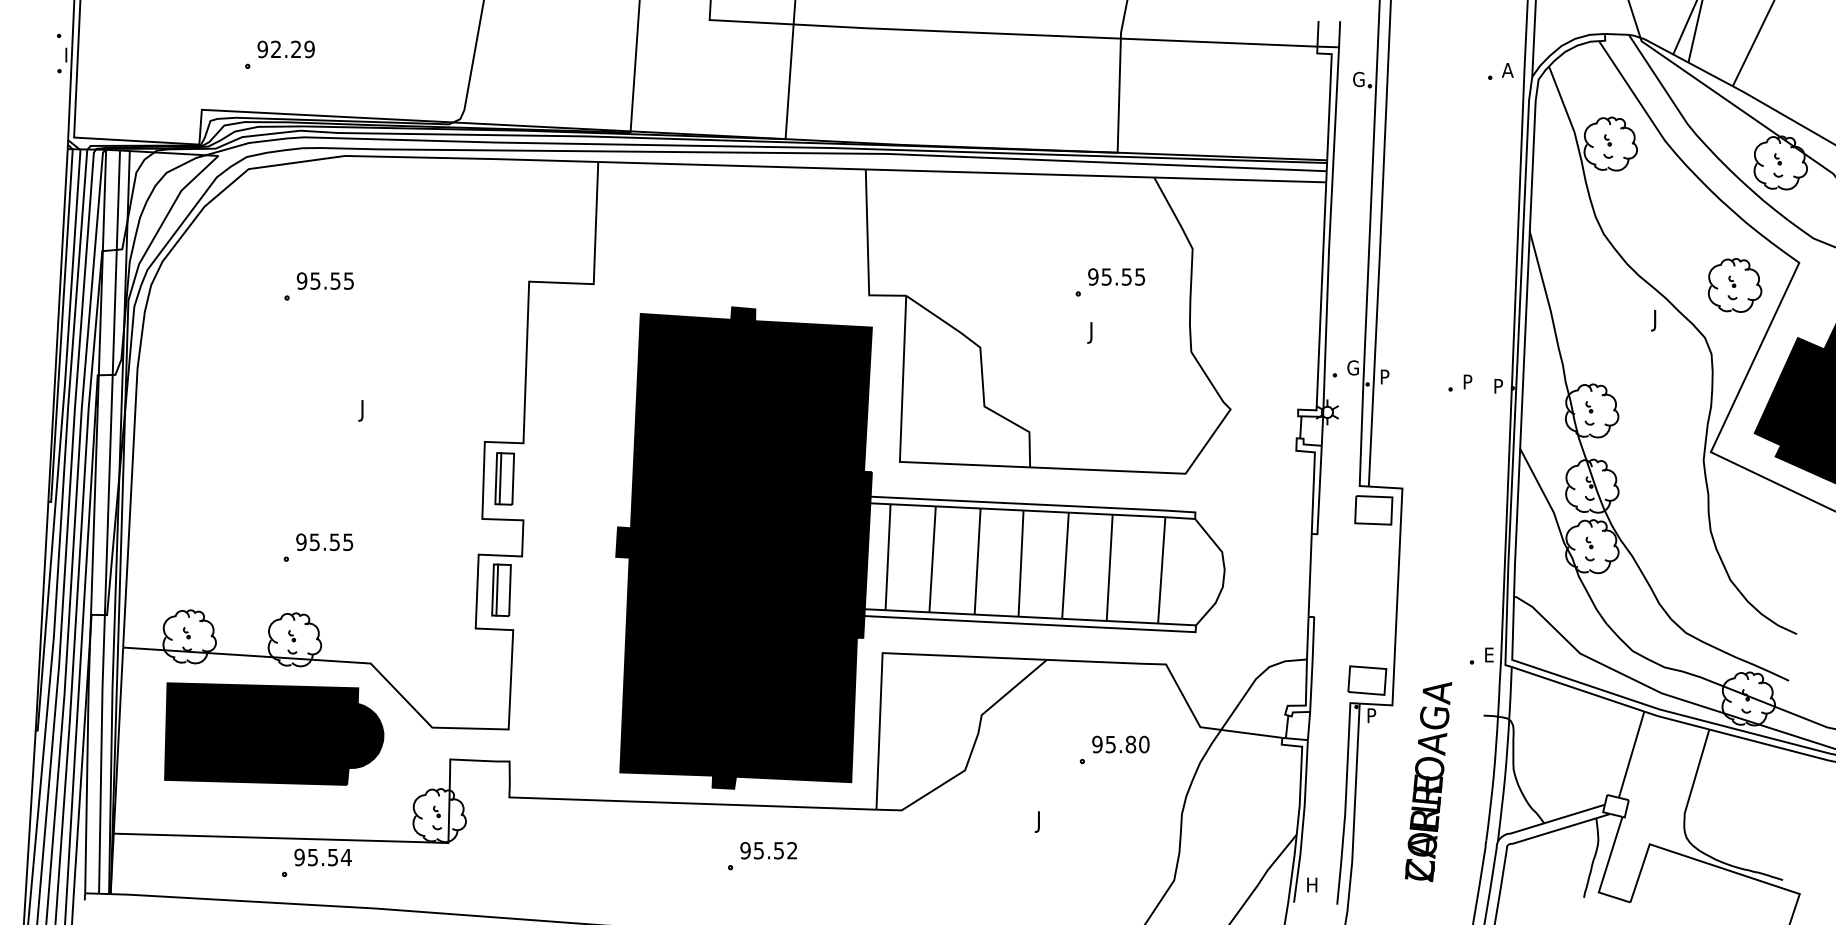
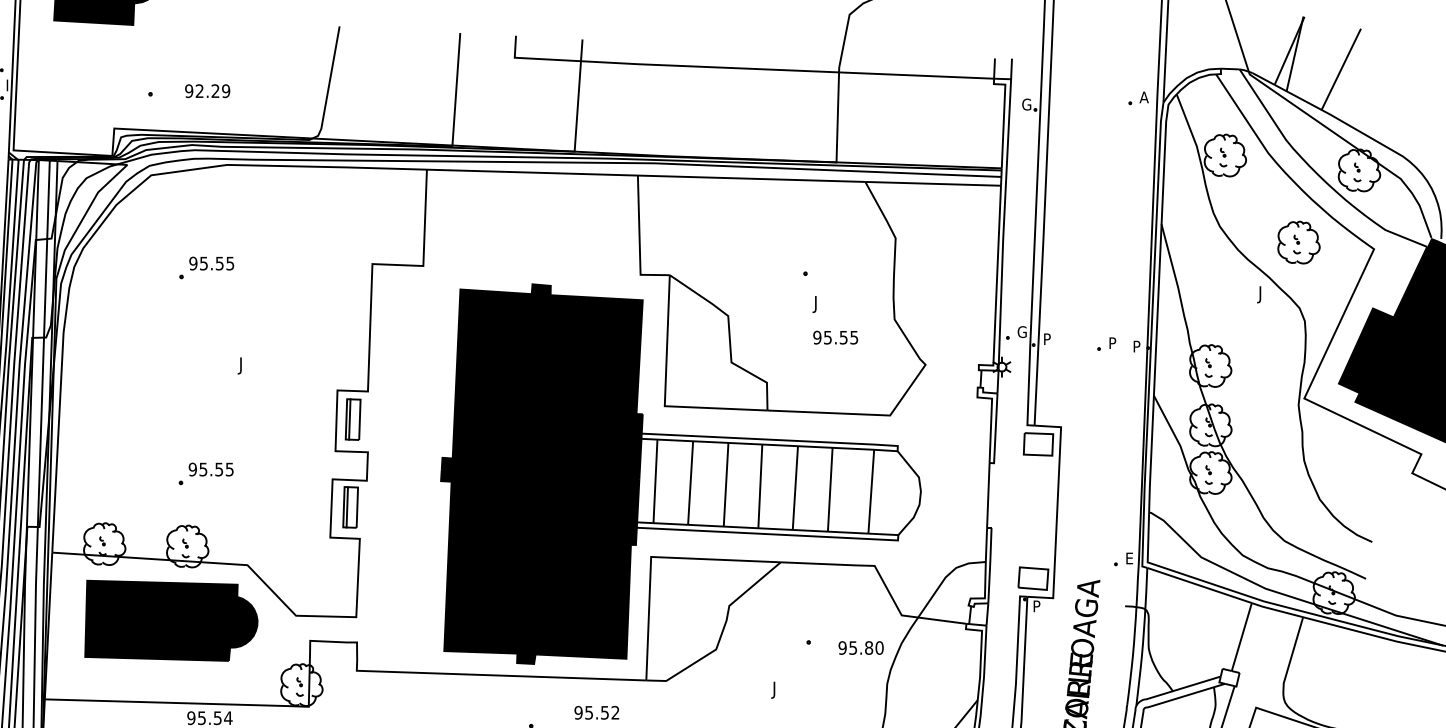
text: (285, 49) -> (207, 91), moved
text: (1116, 276) -> (835, 337), moved
part: (1734, 285) -> (1298, 242), moved
text: (1120, 744) -> (860, 647), moved
text: (768, 850) -> (596, 712), moved

